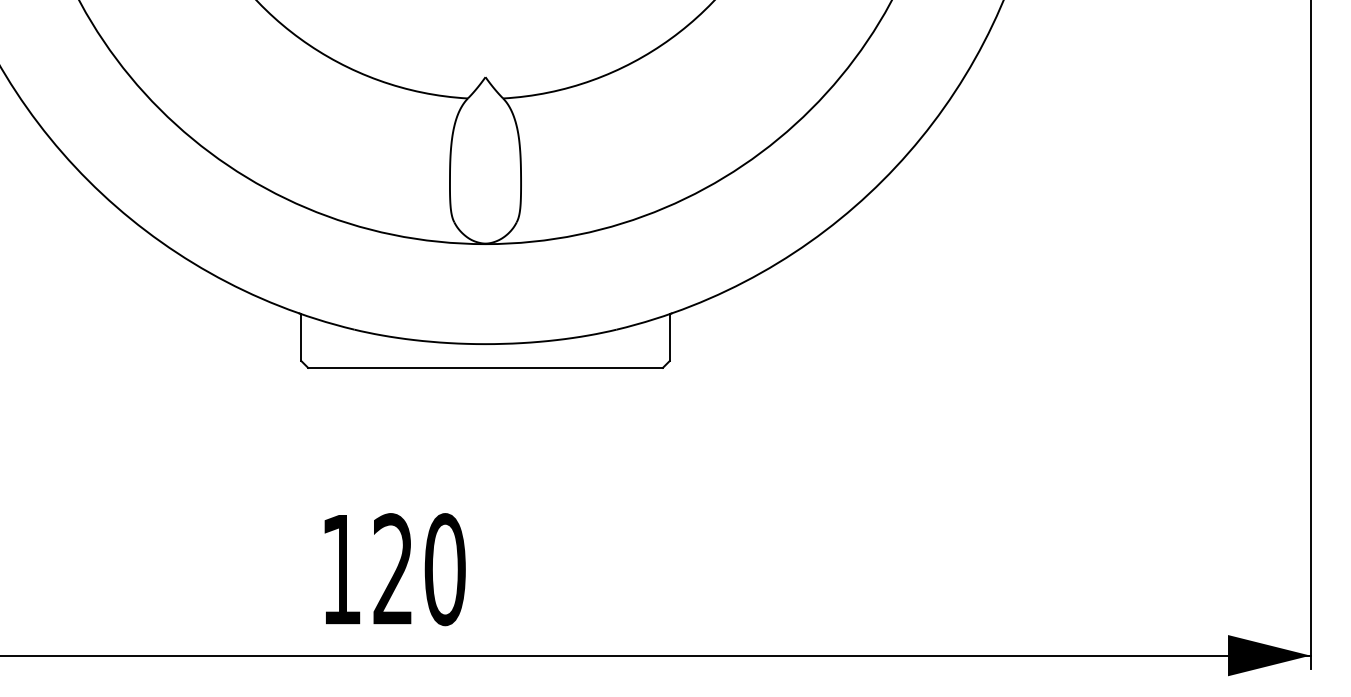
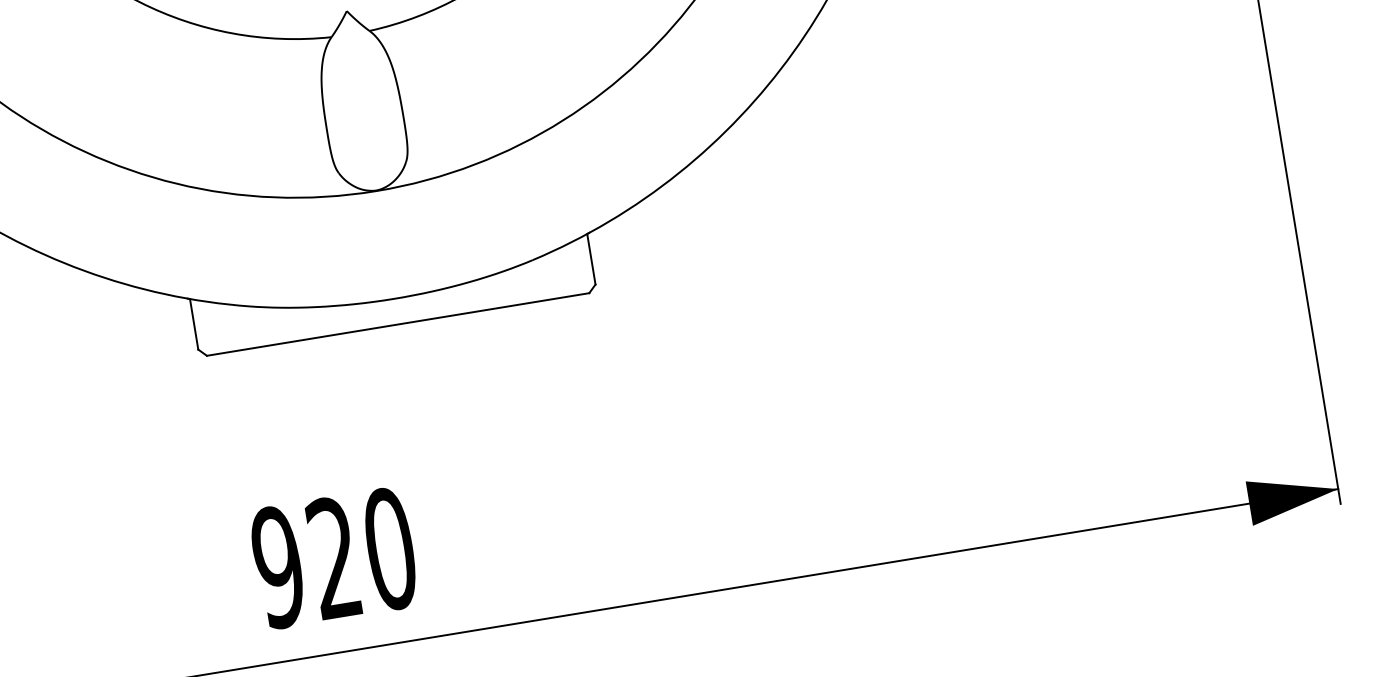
text: (341, 569) -> (278, 567), 120 -> 920

